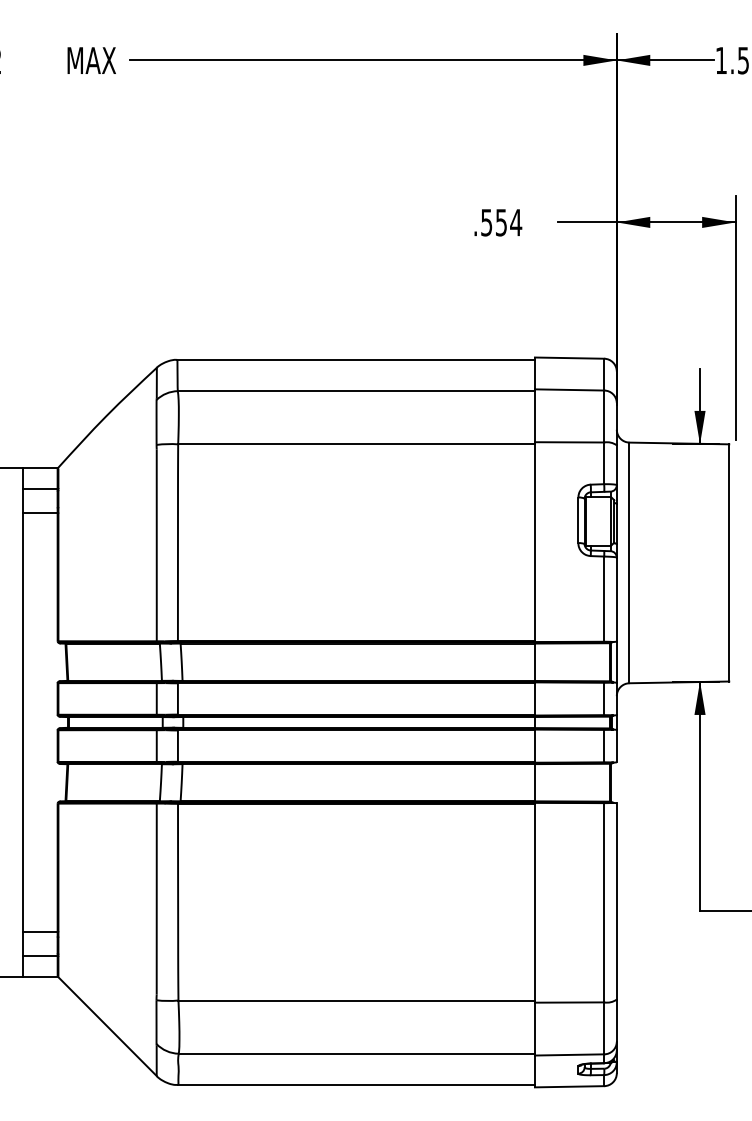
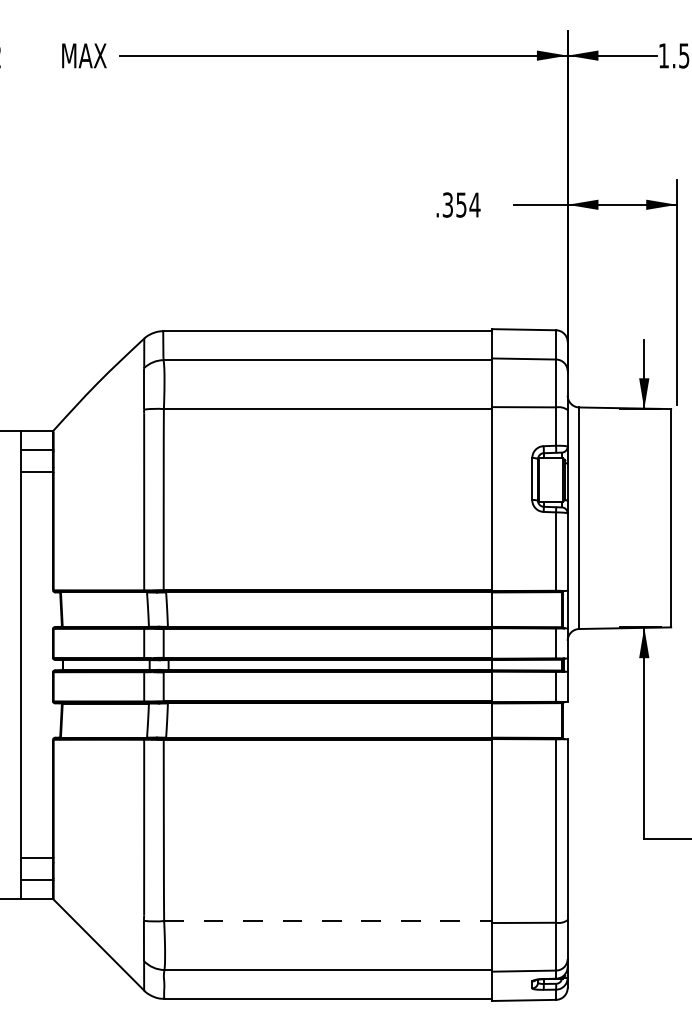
text: (486, 221) -> (447, 203), .554 -> .354
line: (357, 1000) -> (328, 921), solid -> dashed

